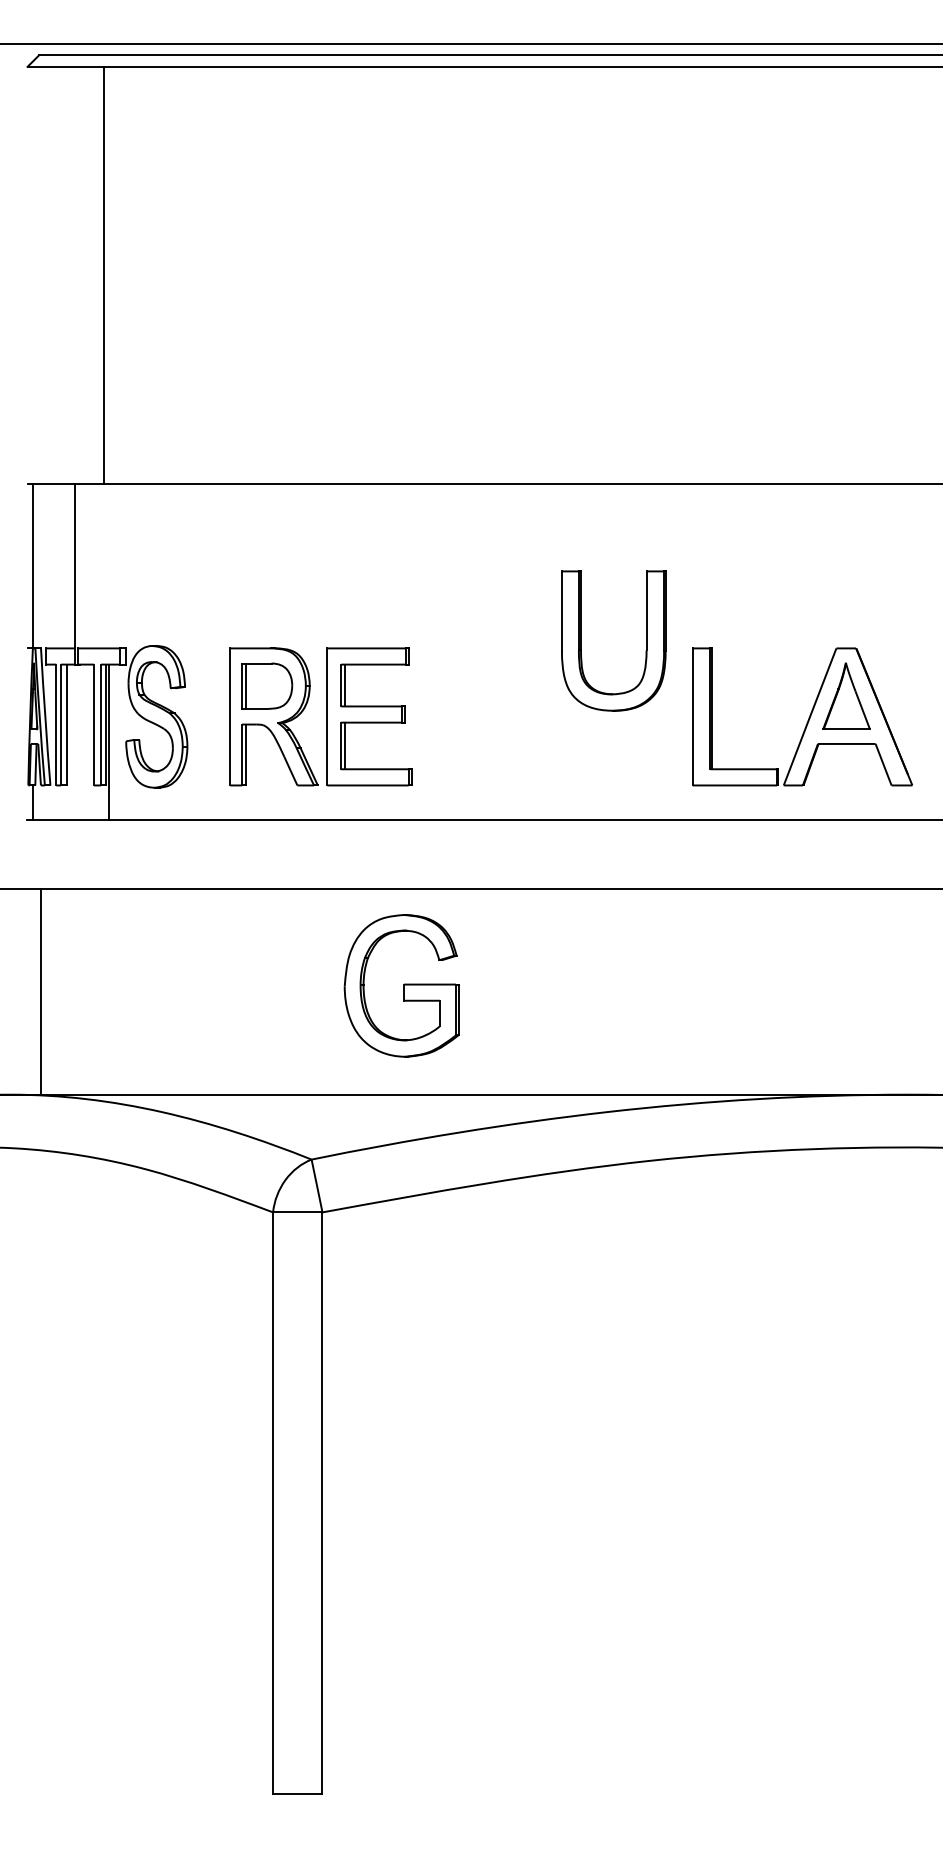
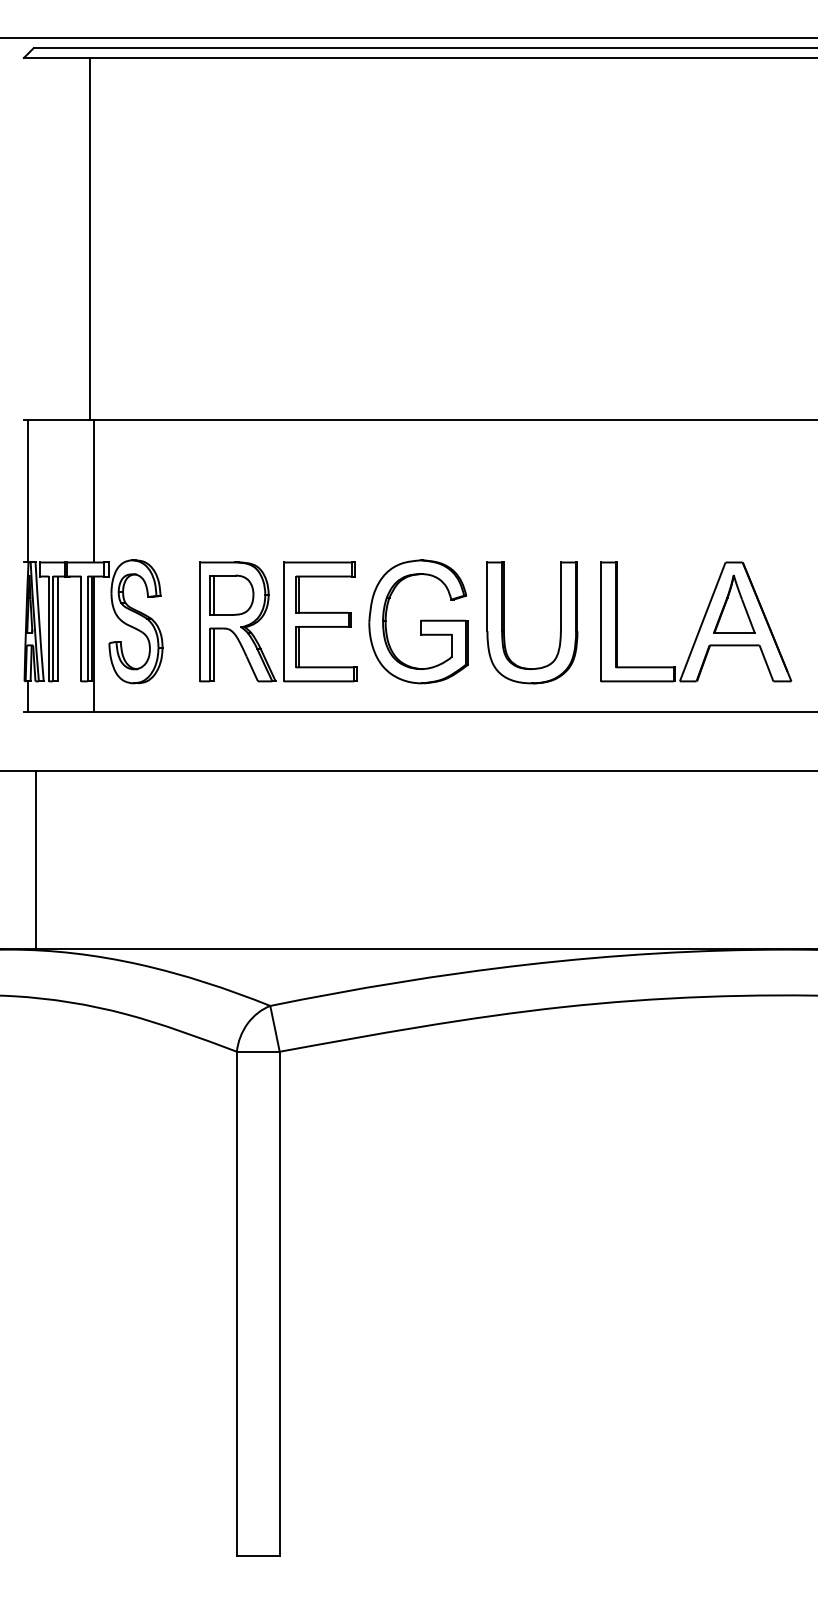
line: (74, 565) -> (94, 490), moved
part: (581, 640) -> (504, 622), moved
part: (401, 985) -> (418, 621), moved

